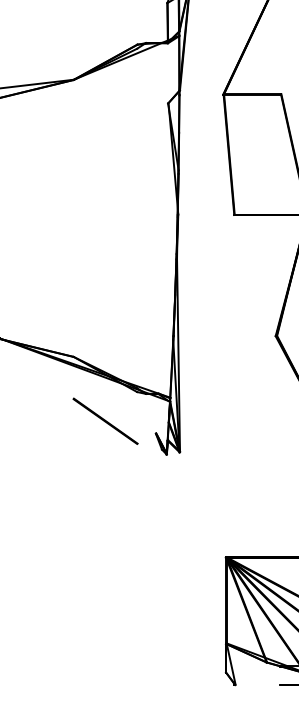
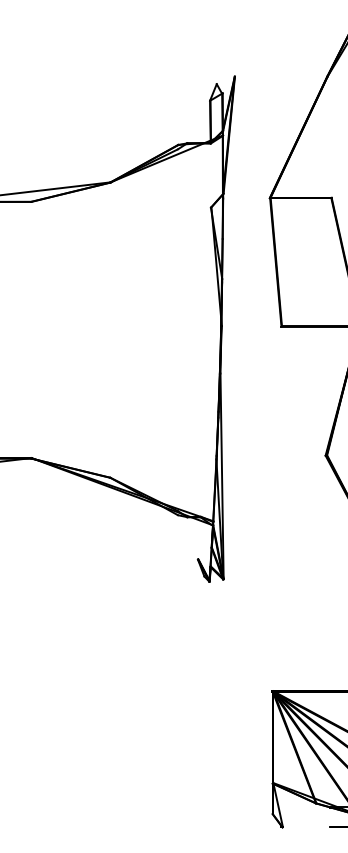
line: (105, 421) -> (144, 546), removed

